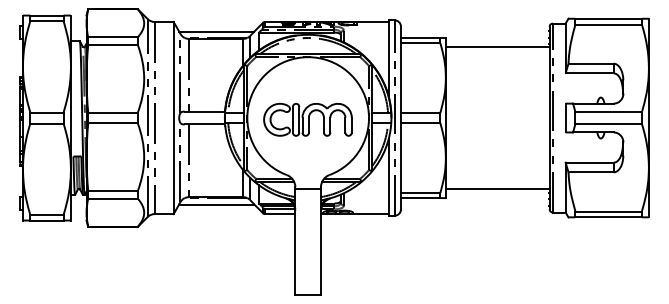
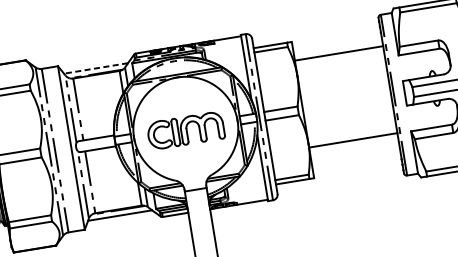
line: (216, 31) -> (95, 68), solid -> dashed
line: (497, 46) -> (338, 53), moved
line: (497, 189) -> (353, 140), moved

